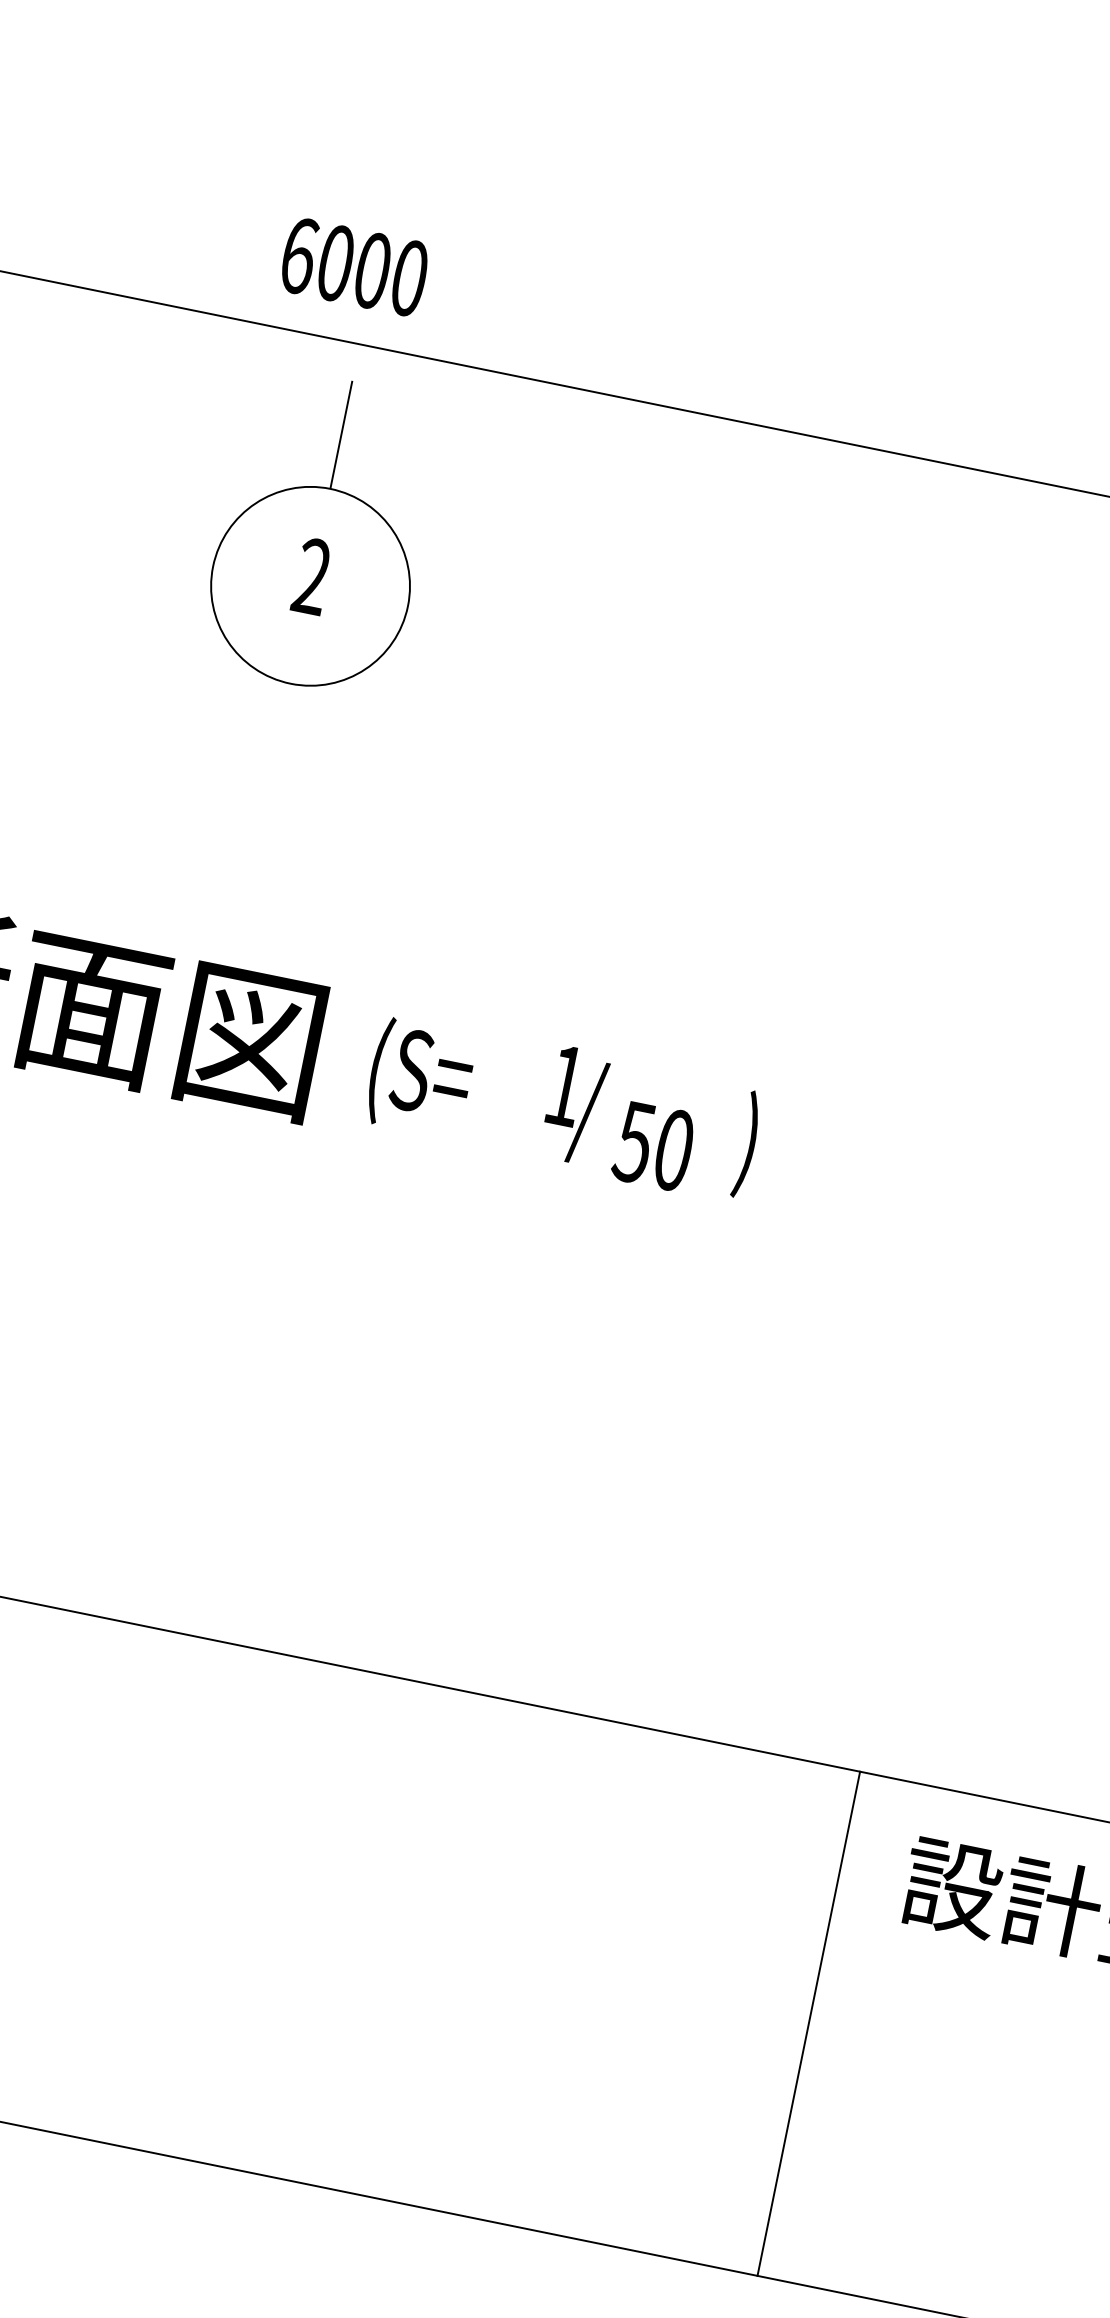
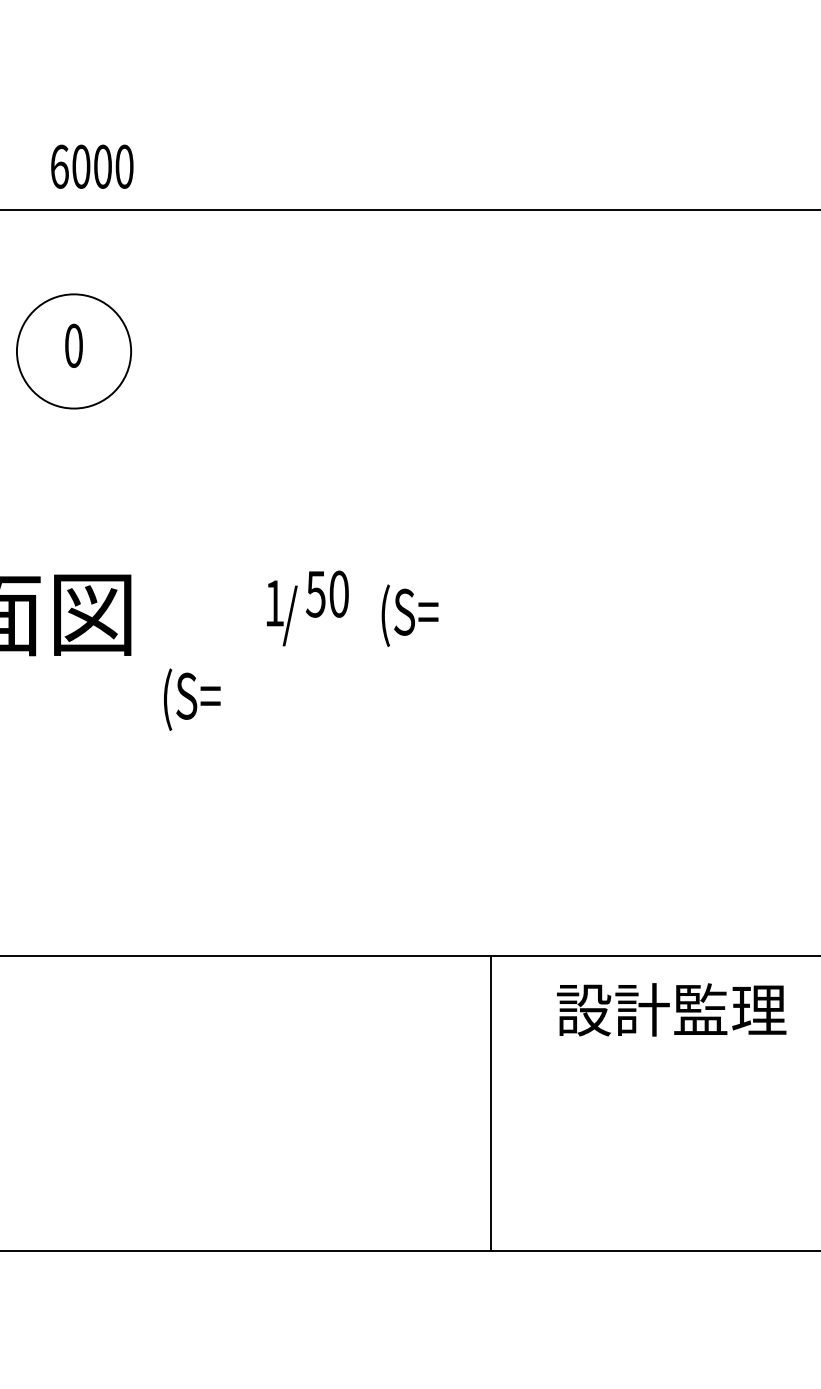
text: (355, 266) -> (92, 166), moved
line: (342, 434) -> (74, 262), removed
text: (311, 575) -> (73, 345), 2 -> 0
text: (421, 1077) -> (192, 699), moved
text: (654, 1144) -> (327, 593), moved
text: (789, 1152) -> (408, 615), ) -> (S=
line: (809, 2024) -> (491, 1103), moved

